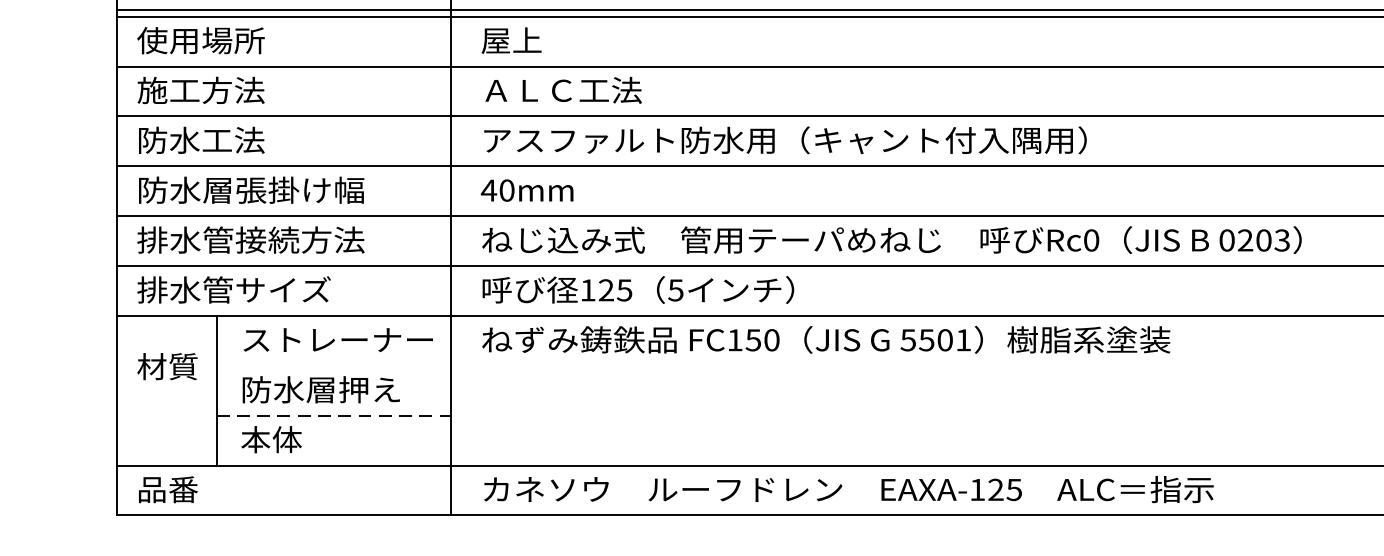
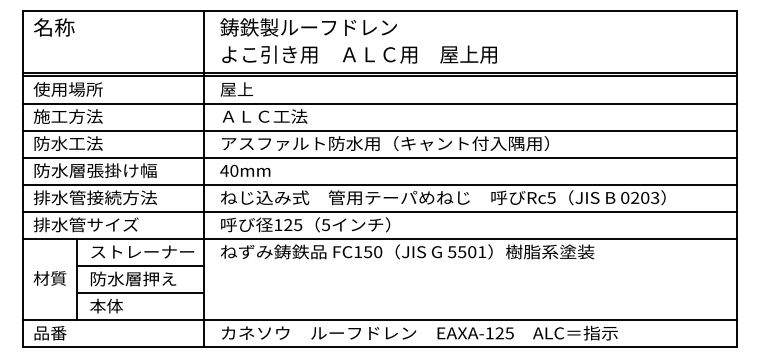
text: (1091, 239) -> (551, 197), Rc0 -> Rc5
text: (166, 366) -> (49, 278), moved
line: (332, 366) -> (139, 266), added
line: (334, 416) -> (140, 293), dashed -> solid

